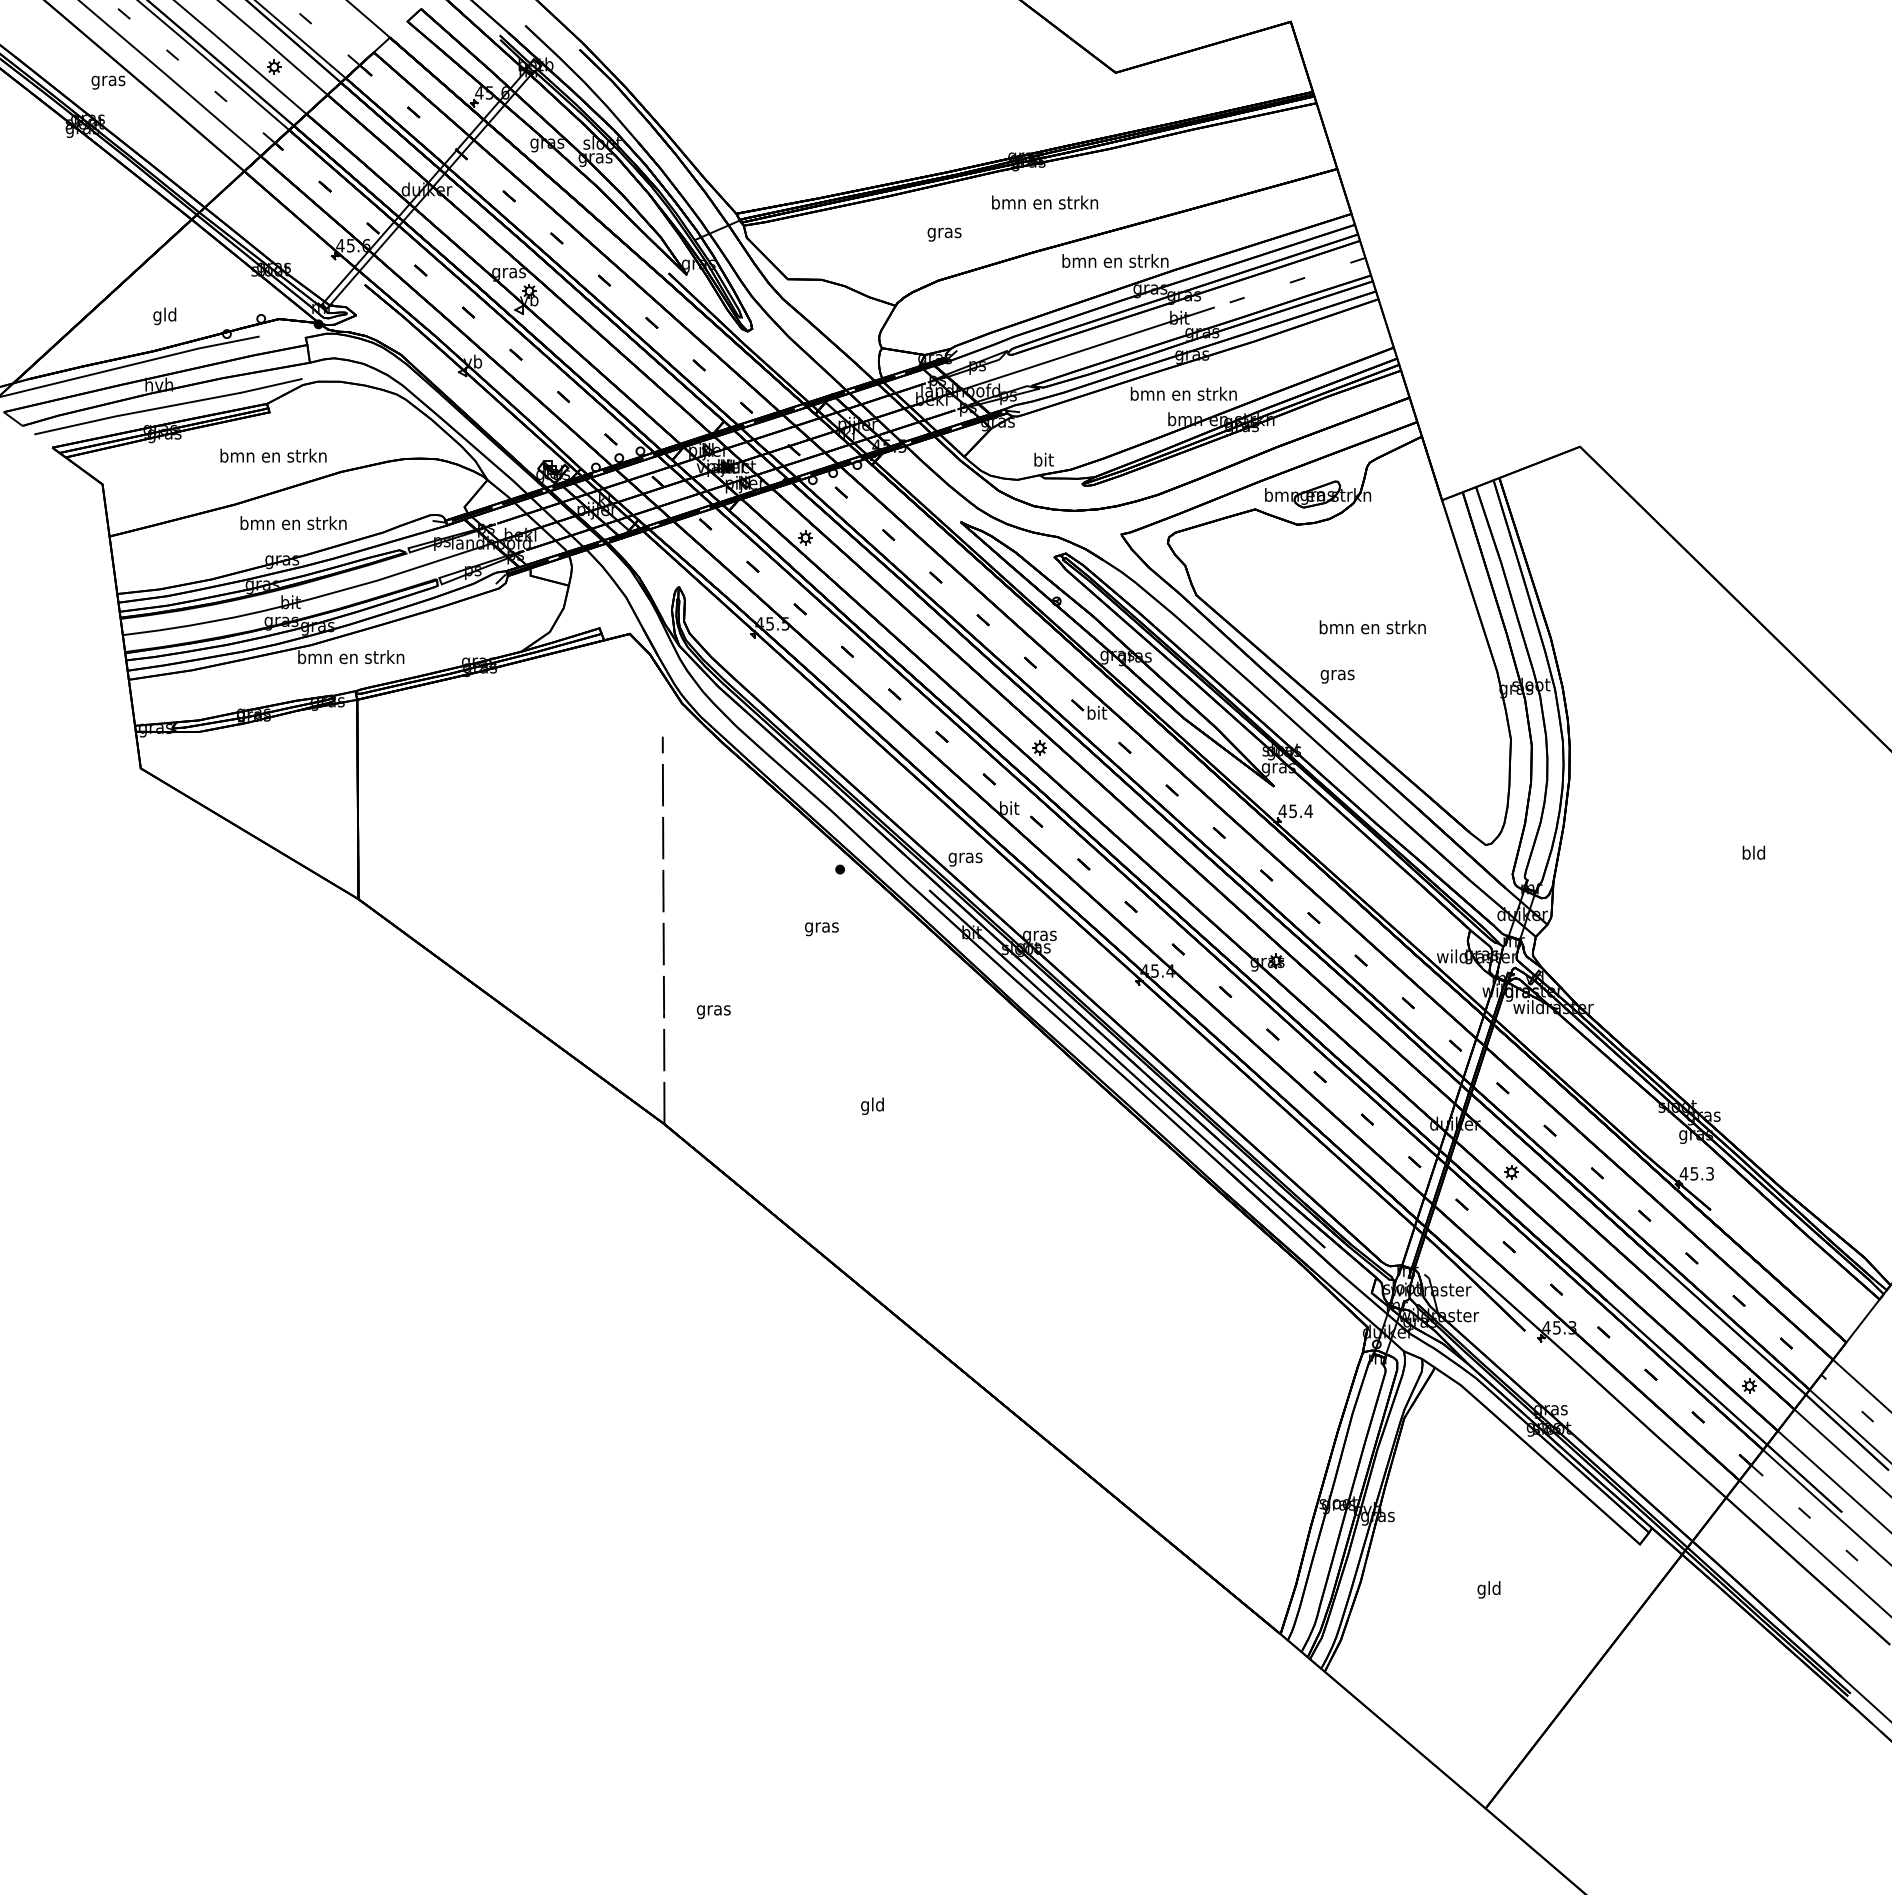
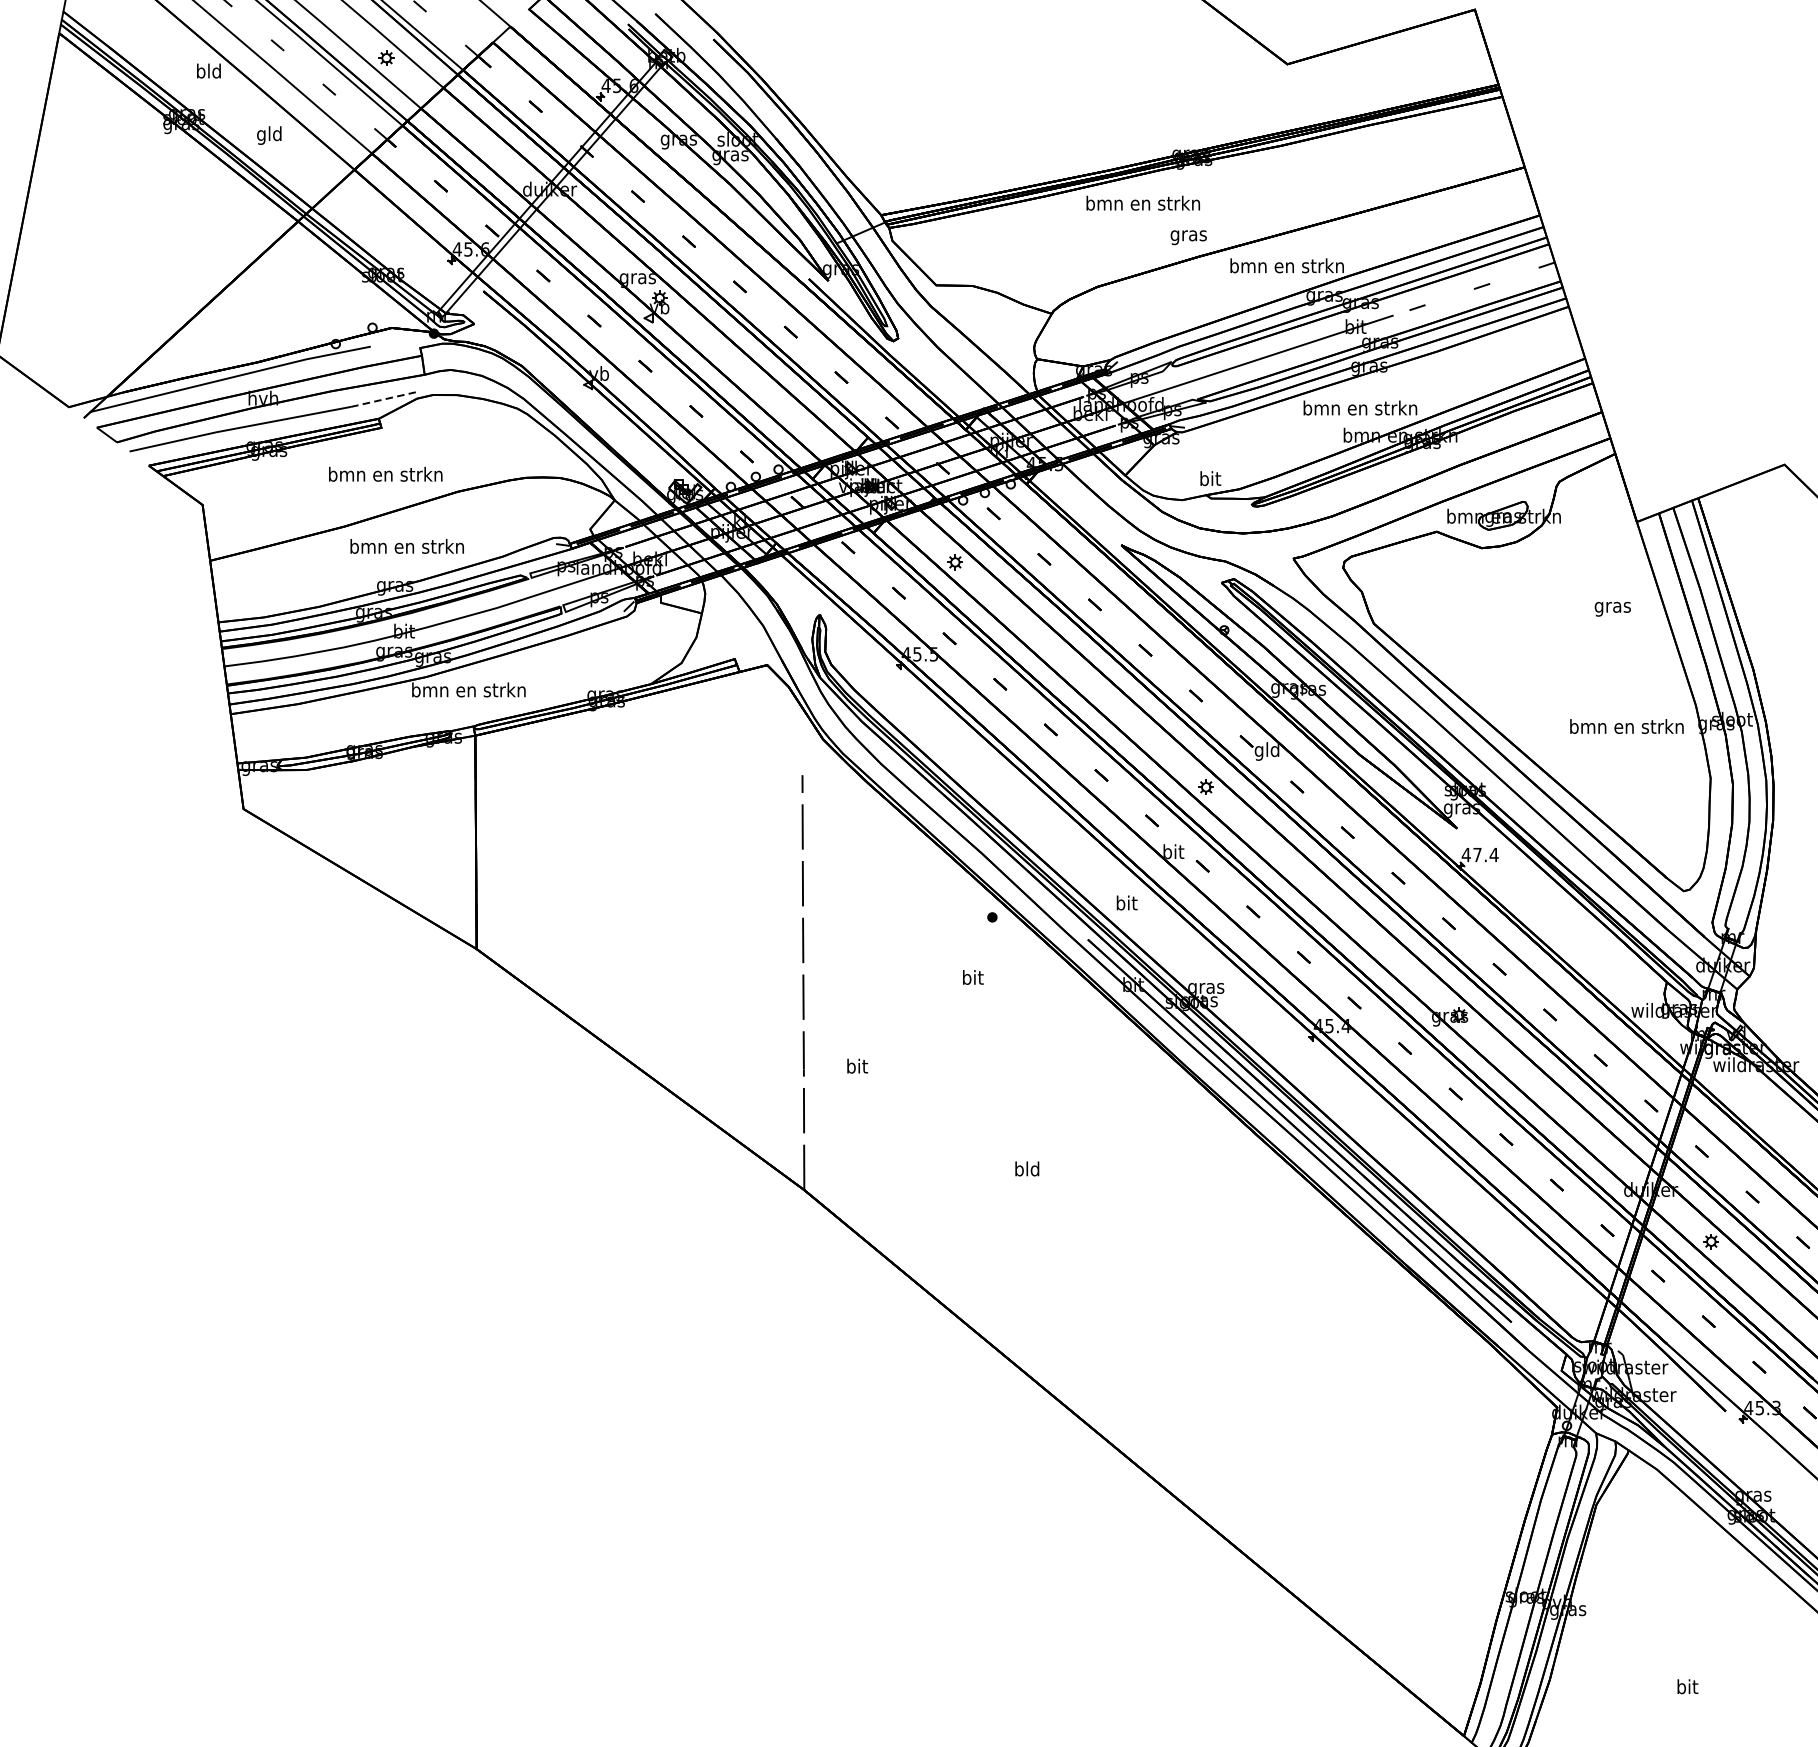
text: (108, 80) -> (209, 72), gras -> bld
text: (1045, 202) -> (1143, 203), moved
text: (944, 234) -> (1188, 237), moved
text: (164, 316) -> (268, 135), moved
line: (271, 385) -> (383, 399), solid -> dashed
text: (1372, 627) -> (1626, 726), moved
text: (1337, 676) -> (1612, 608), moved
text: (1096, 714) -> (1266, 751), bit -> gld
text: (1292, 811) -> (1476, 855), 45.4 -> 47.4
text: (965, 857) -> (1126, 904), gras -> bit
text: (821, 927) -> (972, 979), gras -> bit
text: (713, 1010) -> (856, 1068), gras -> bit
text: (865, 1105) -> (1019, 1170), gld -> bld
text: (1488, 1589) -> (1686, 1688), gld -> bit

